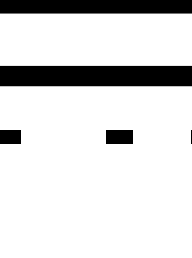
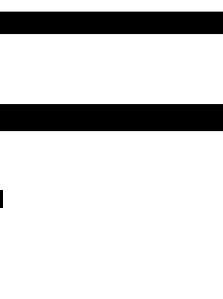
line: (119, 136) -> (132, 197), removed

